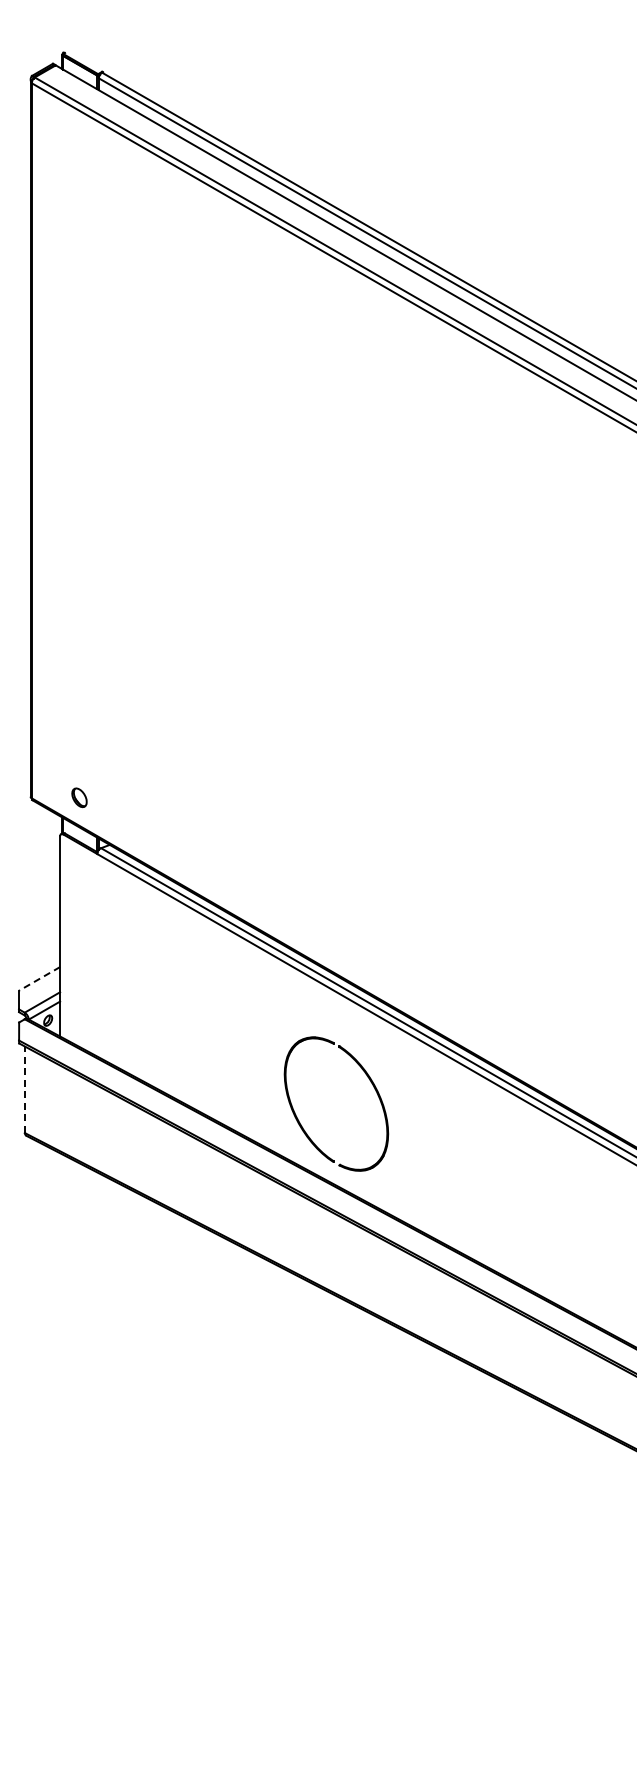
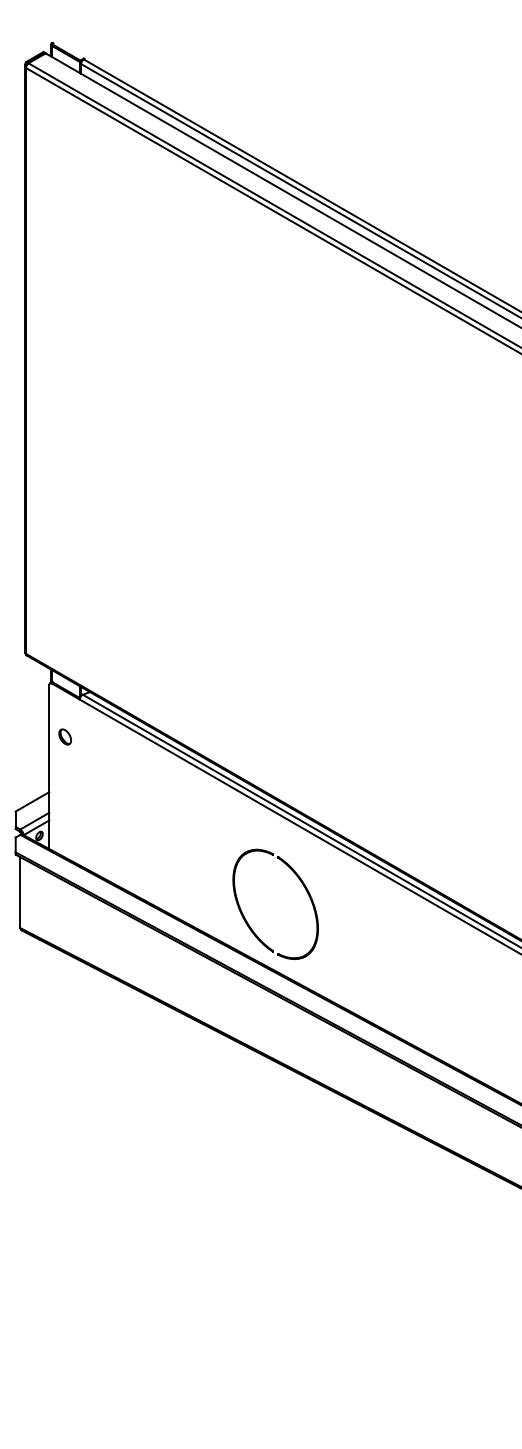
part: (79, 797) -> (65, 736), moved
line: (39, 978) -> (32, 801), dashed -> solid
line: (24, 1089) -> (20, 892), dashed -> solid

